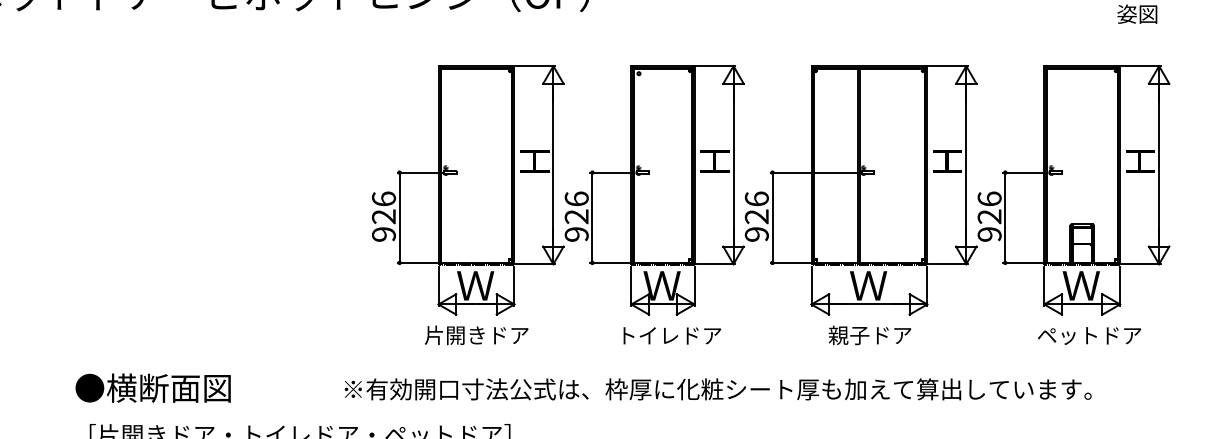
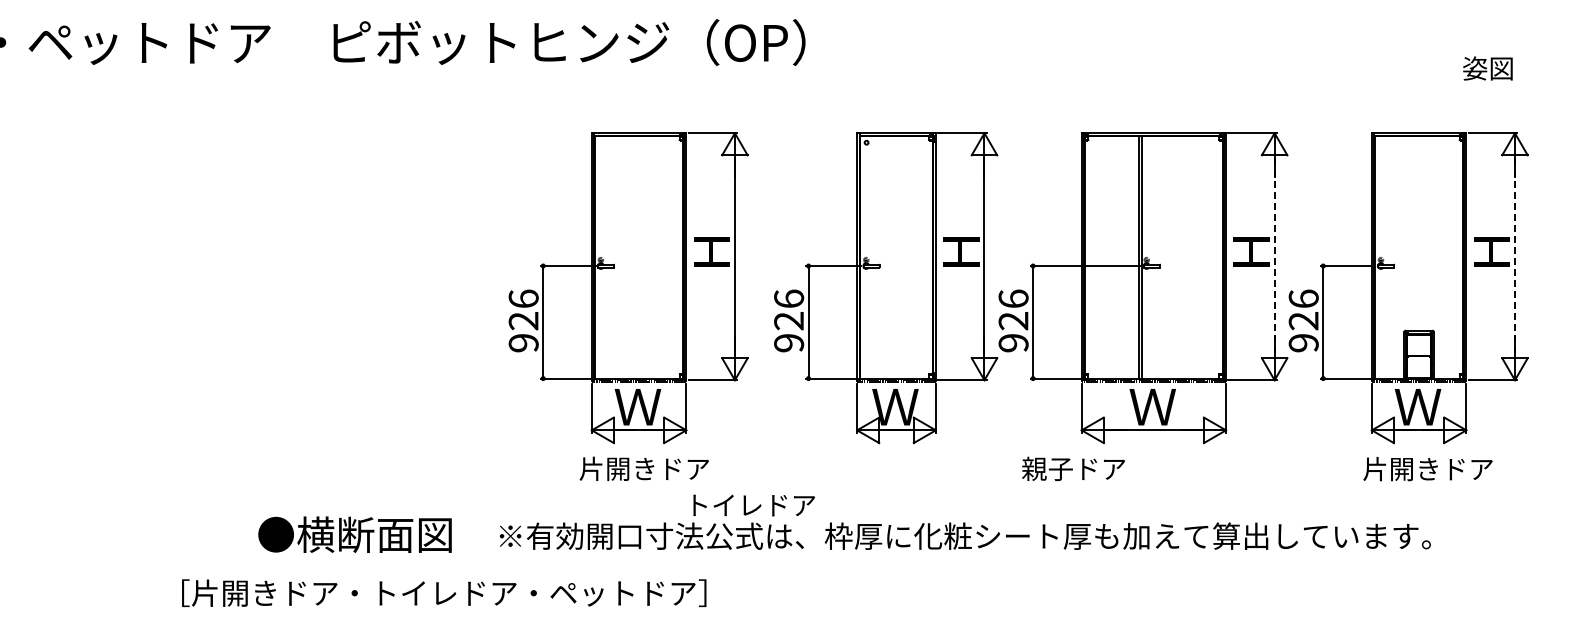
line: (966, 164) -> (1274, 256), solid -> dashed
line: (1158, 164) -> (1514, 256), solid -> dashed
part: (468, 190) -> (628, 288), moved
text: (476, 335) -> (643, 468), moved
text: (672, 335) -> (754, 505), moved
text: (869, 335) -> (1073, 468), moved
text: (1067, 335) -> (1400, 469), ペットドア -> 片開きドア
text: (152, 388) -> (354, 534), moved

